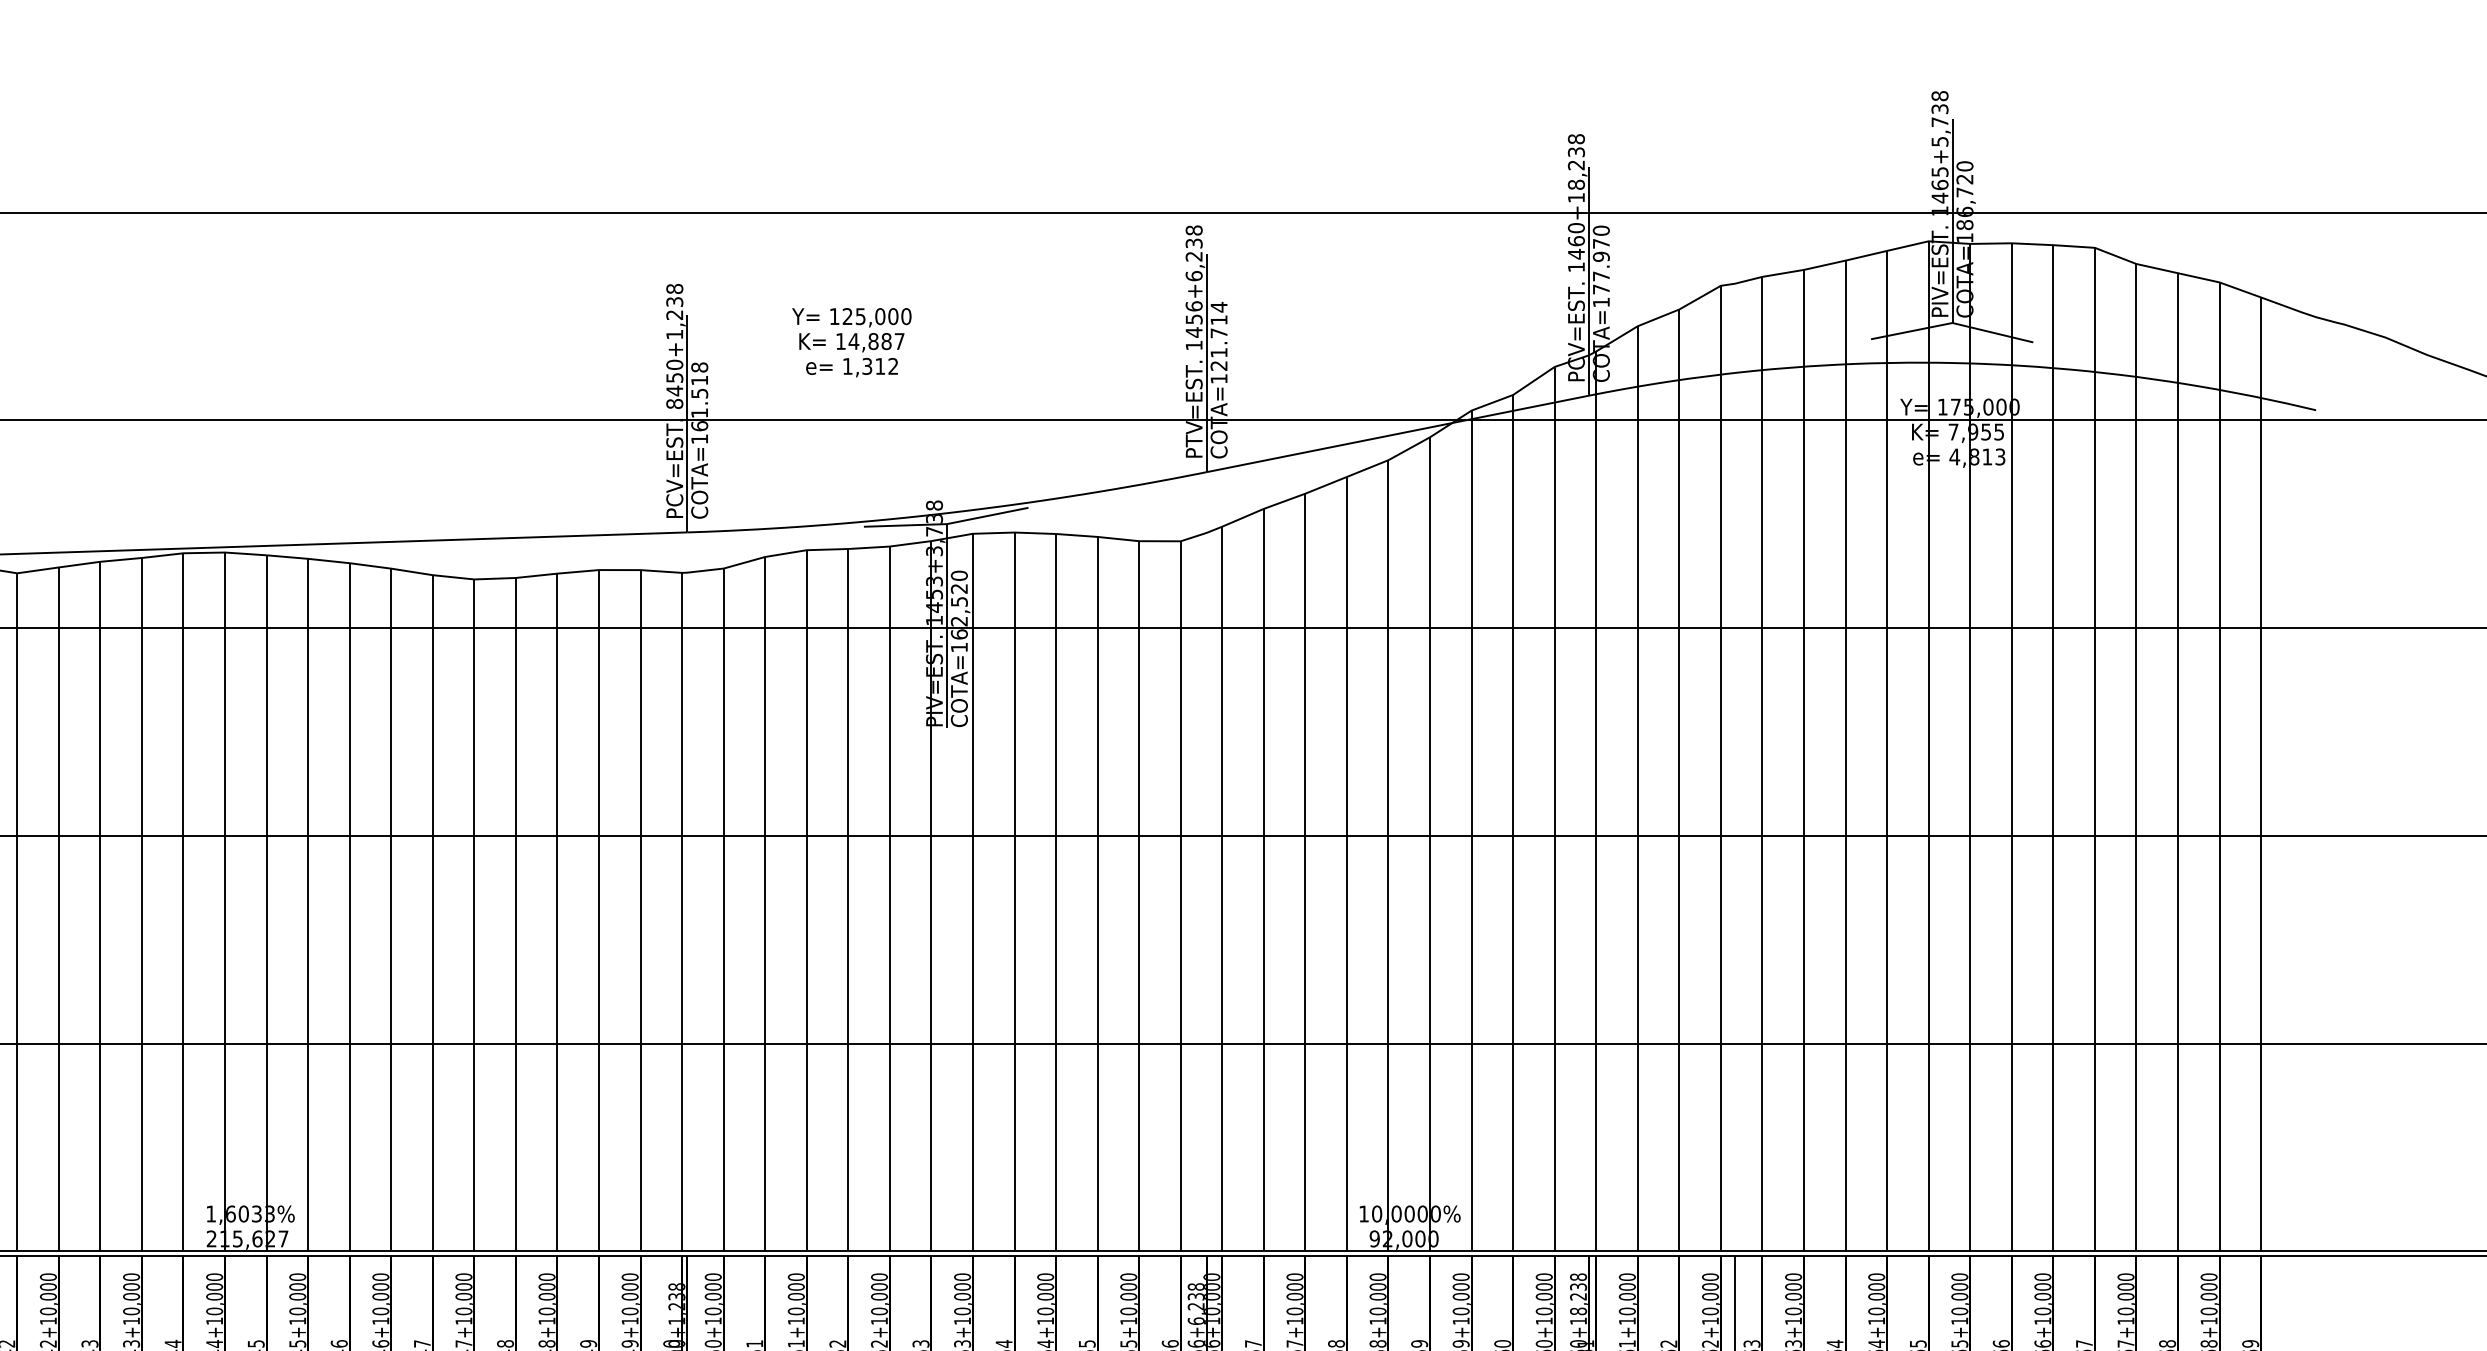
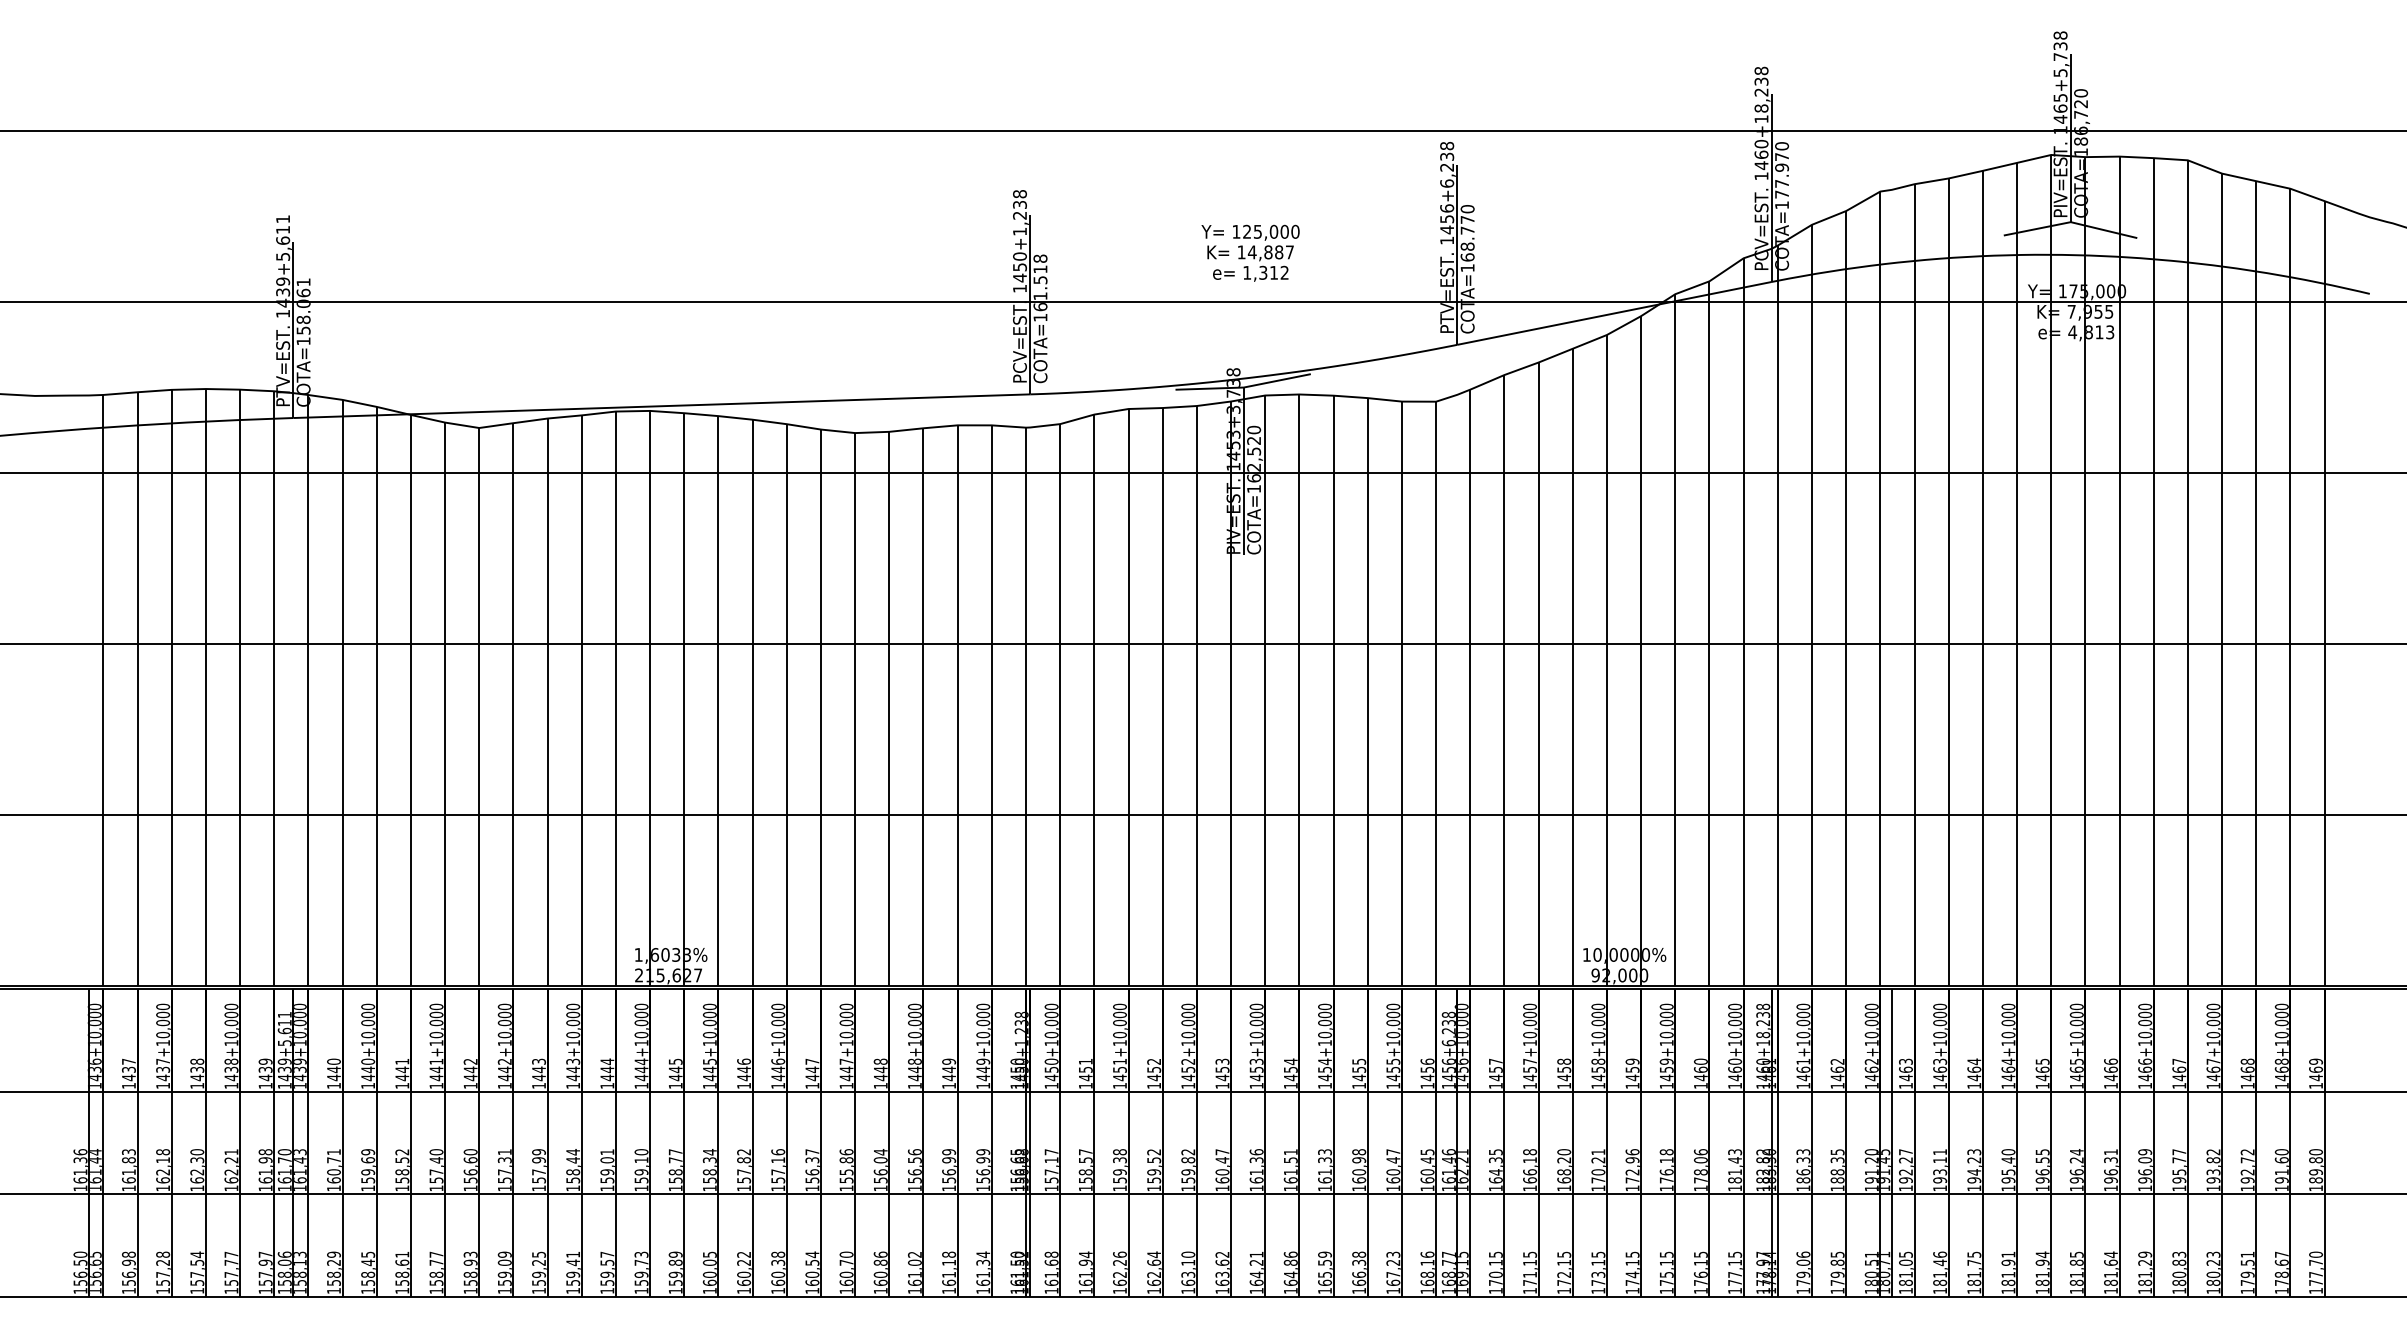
text: (1218, 335) -> (1467, 232), COTA=121.714 -> COTA=168.770
text: (851, 341) -> (1250, 252), moved
text: (674, 403) -> (1019, 288), 8450+1,238 -> 1450+1,238

